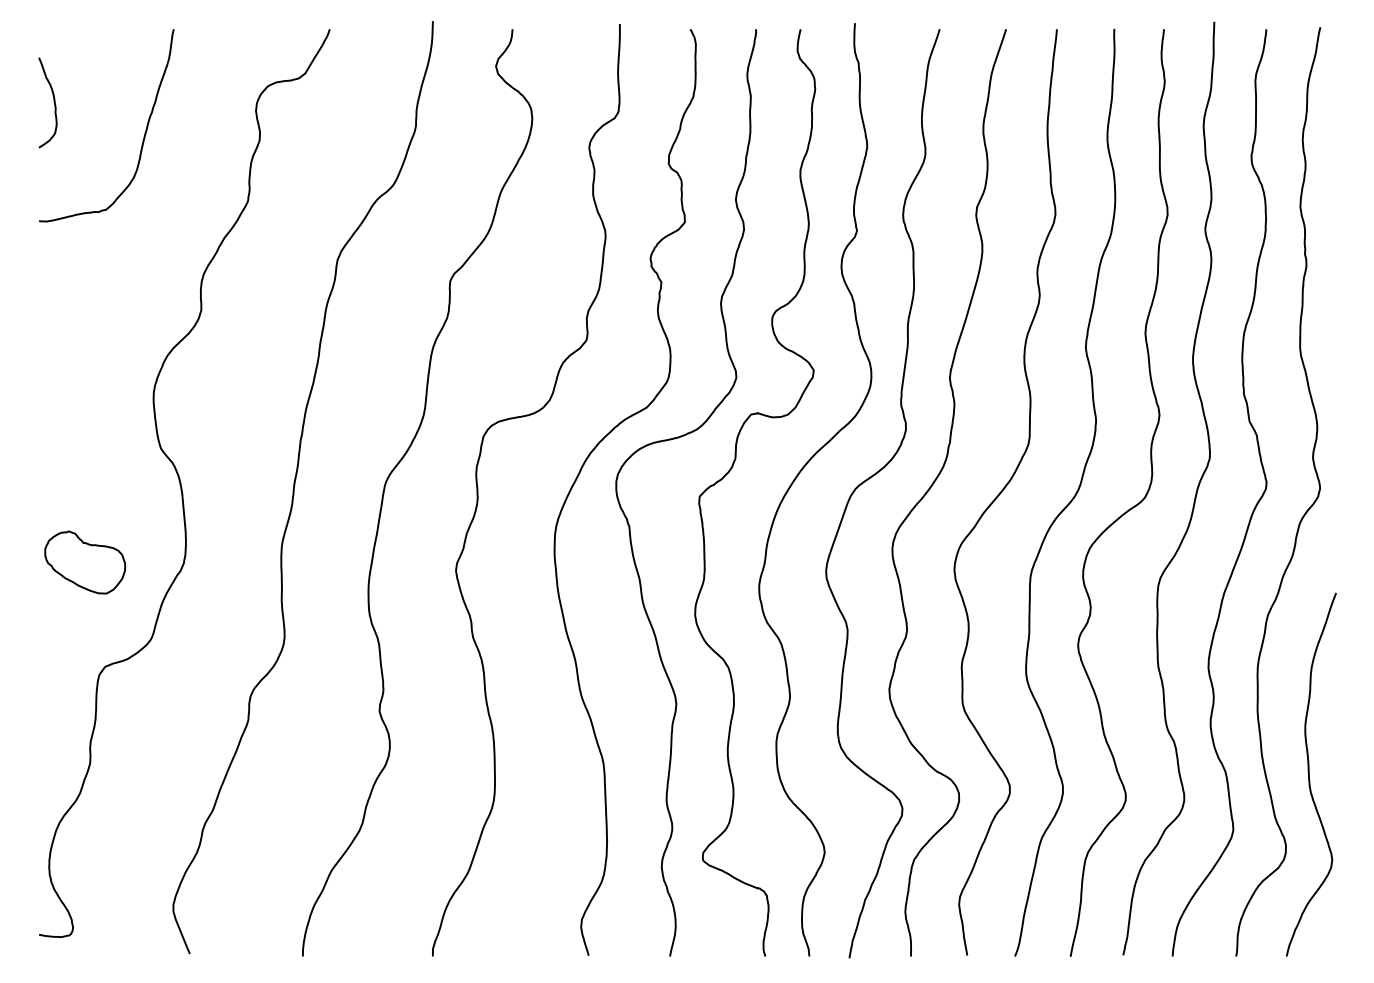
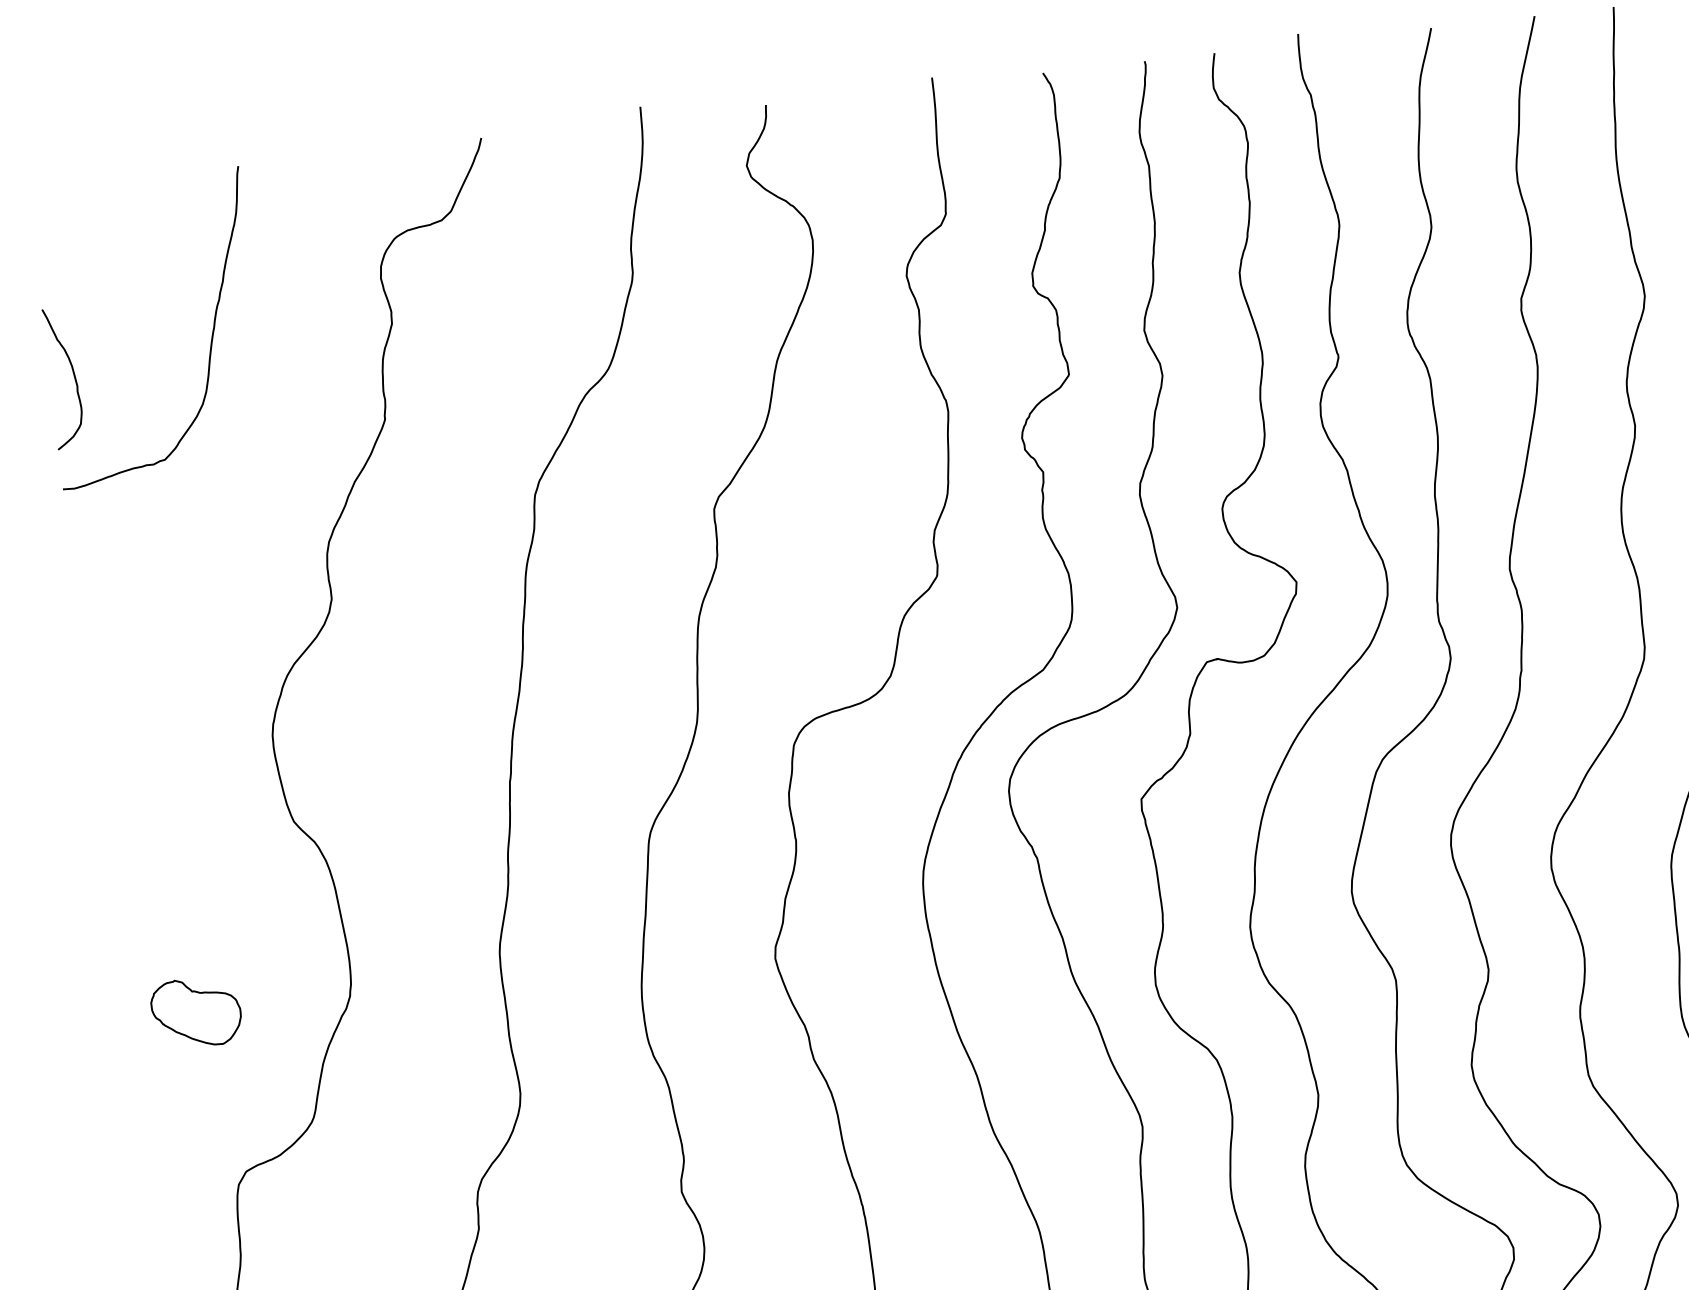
curve: (53, 102) -> (72, 376), moved
part: (85, 562) -> (196, 1012), size x0.7

